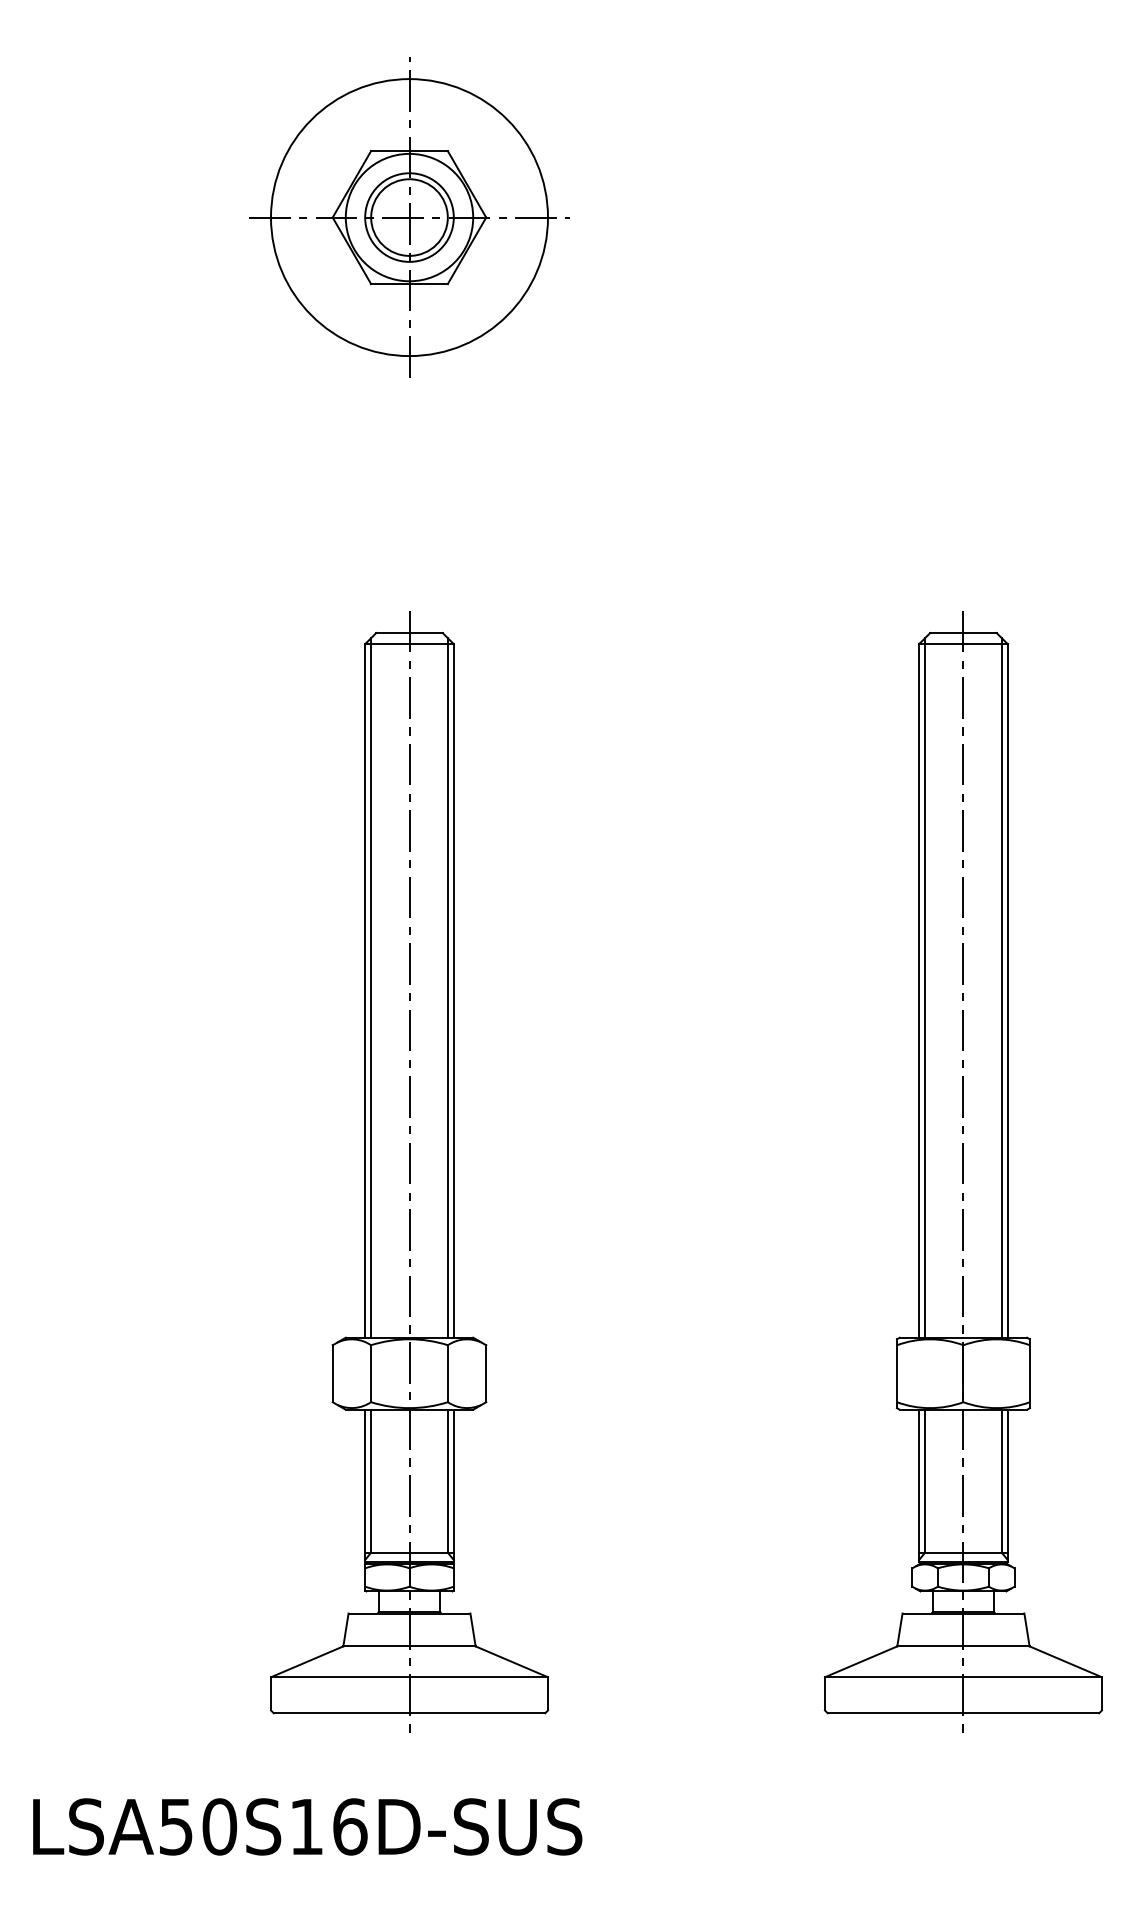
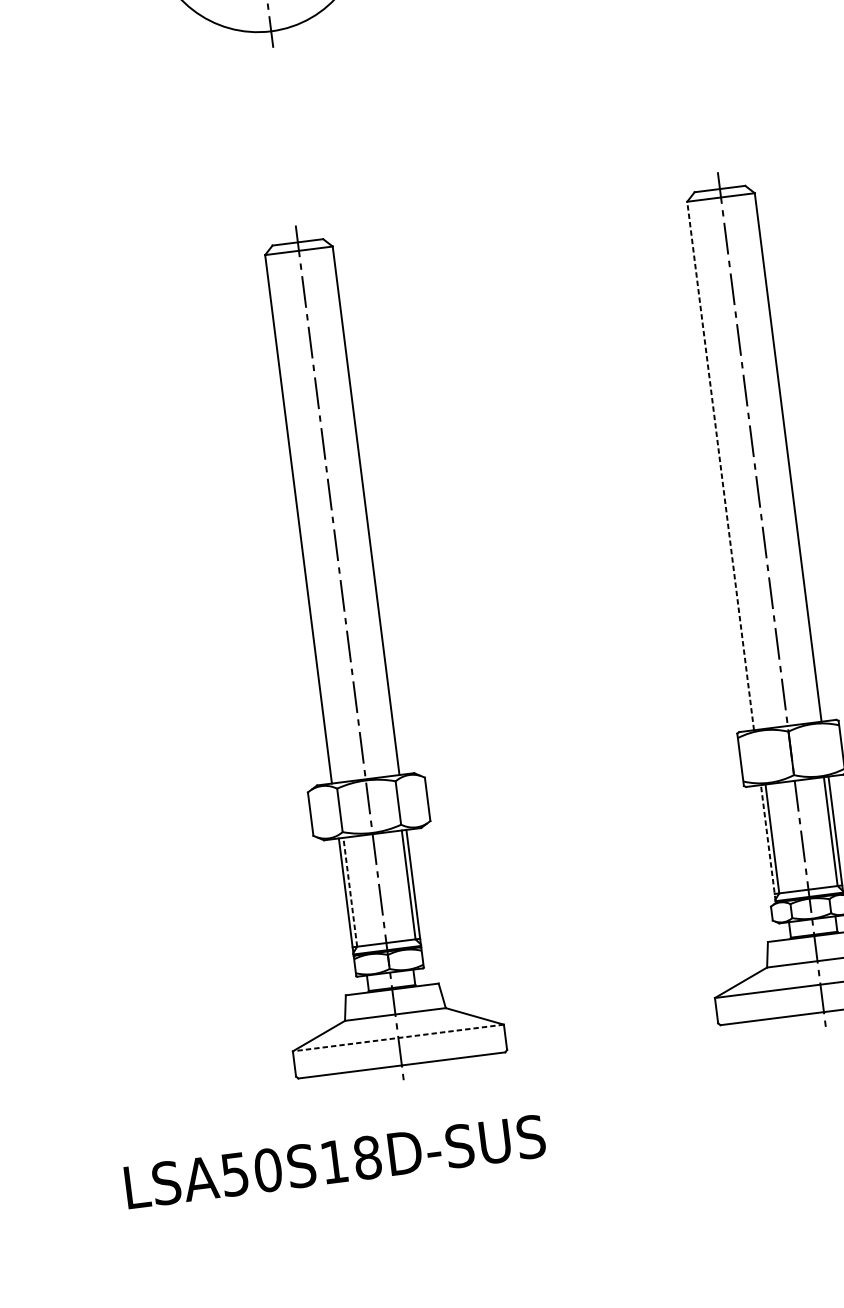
line: (371, 987) -> (303, 516), removed
line: (447, 987) -> (360, 508), removed
line: (925, 987) -> (725, 462), removed
line: (1001, 987) -> (783, 455), removed
line: (919, 990) -> (720, 465), solid -> dashed
line: (371, 1480) -> (350, 891), solid -> dashed
line: (919, 1485) -> (768, 842), solid -> dashed
line: (409, 1677) -> (398, 1038), solid -> dashed
text: (350, 1826) -> (367, 1157), LSA50S16D-SUS -> LSA50S18D-SUS

